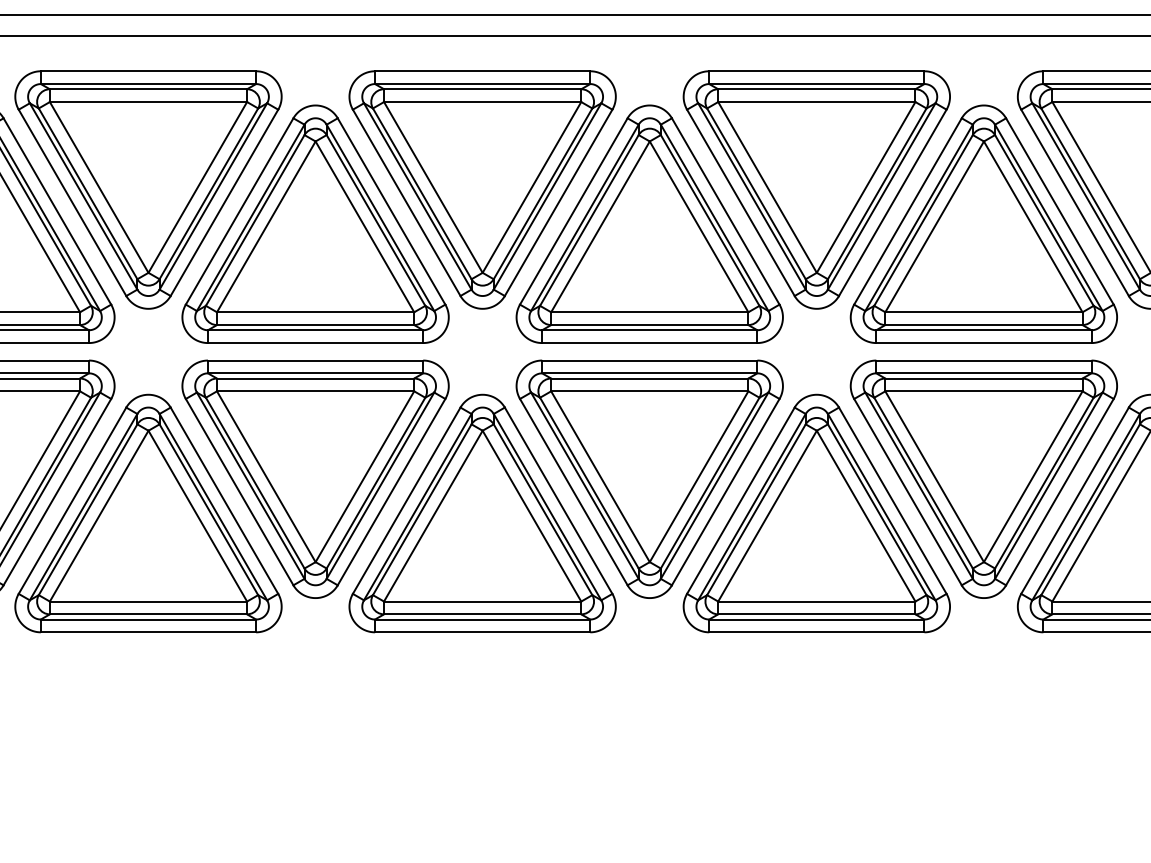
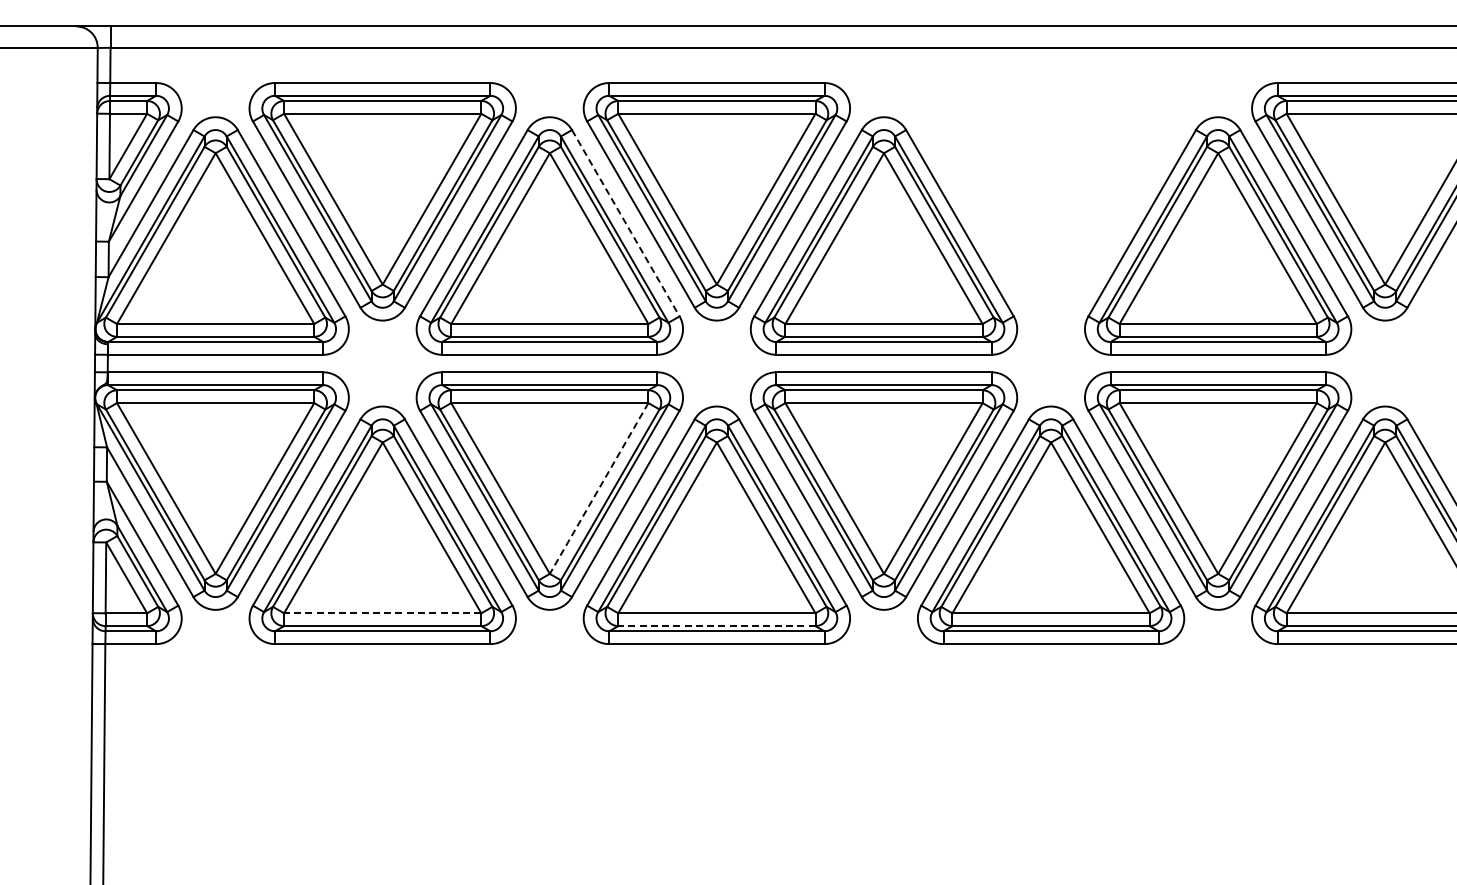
part: (817, 189) -> (1051, 201), removed
line: (391, 211) -> (625, 223), solid -> dashed
line: (365, 476) -> (599, 488), solid -> dashed
line: (148, 601) -> (382, 613), solid -> dashed
line: (482, 614) -> (716, 626), solid -> dashed

